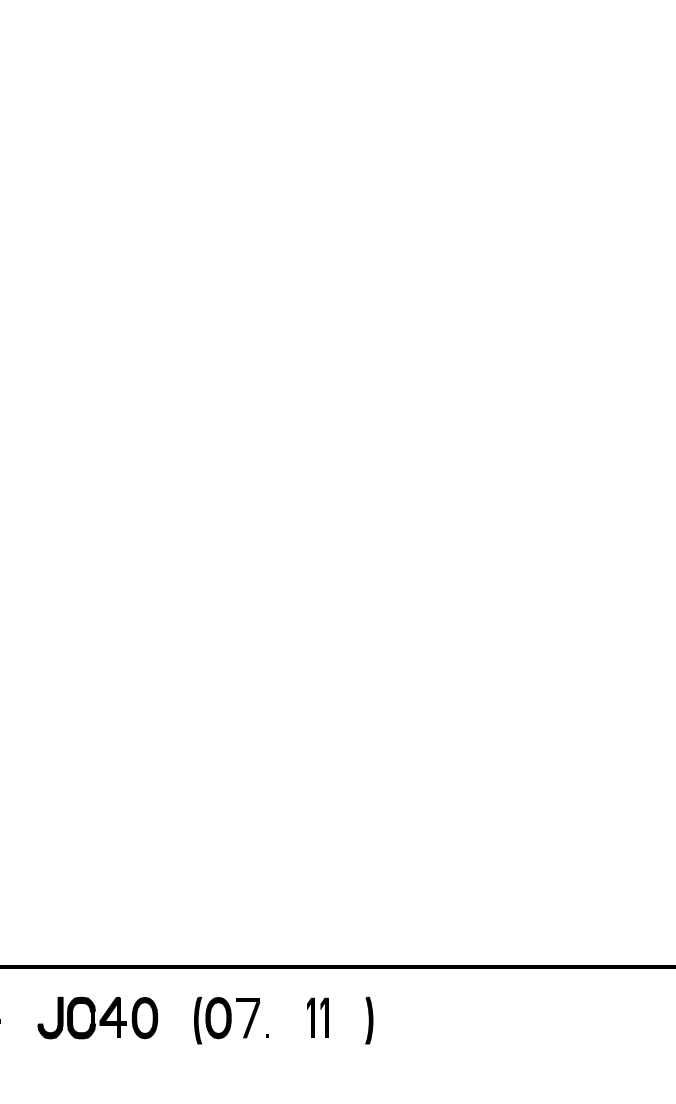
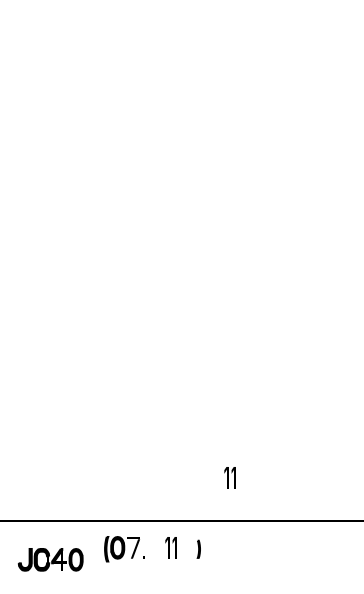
part: (426, 887) -> (229, 477), added
part: (97, 1017) -> (50, 559), moved
part: (368, 1021) -> (198, 549), size x0.7

